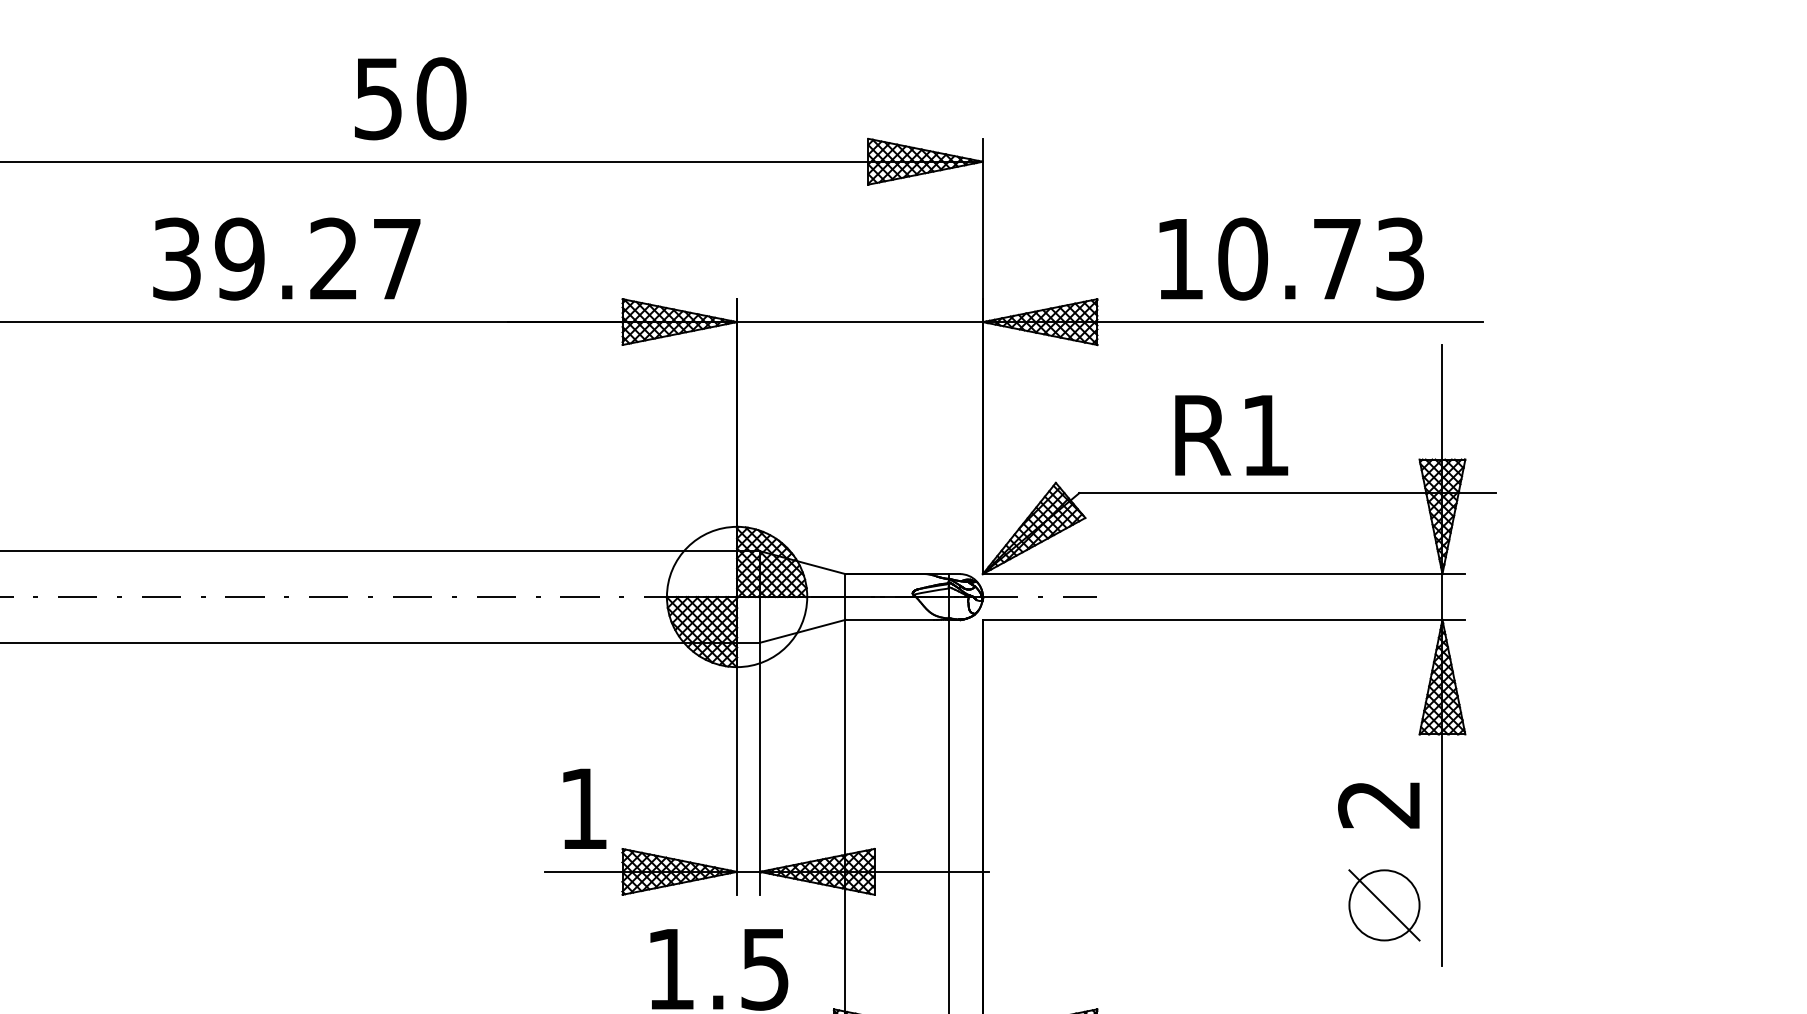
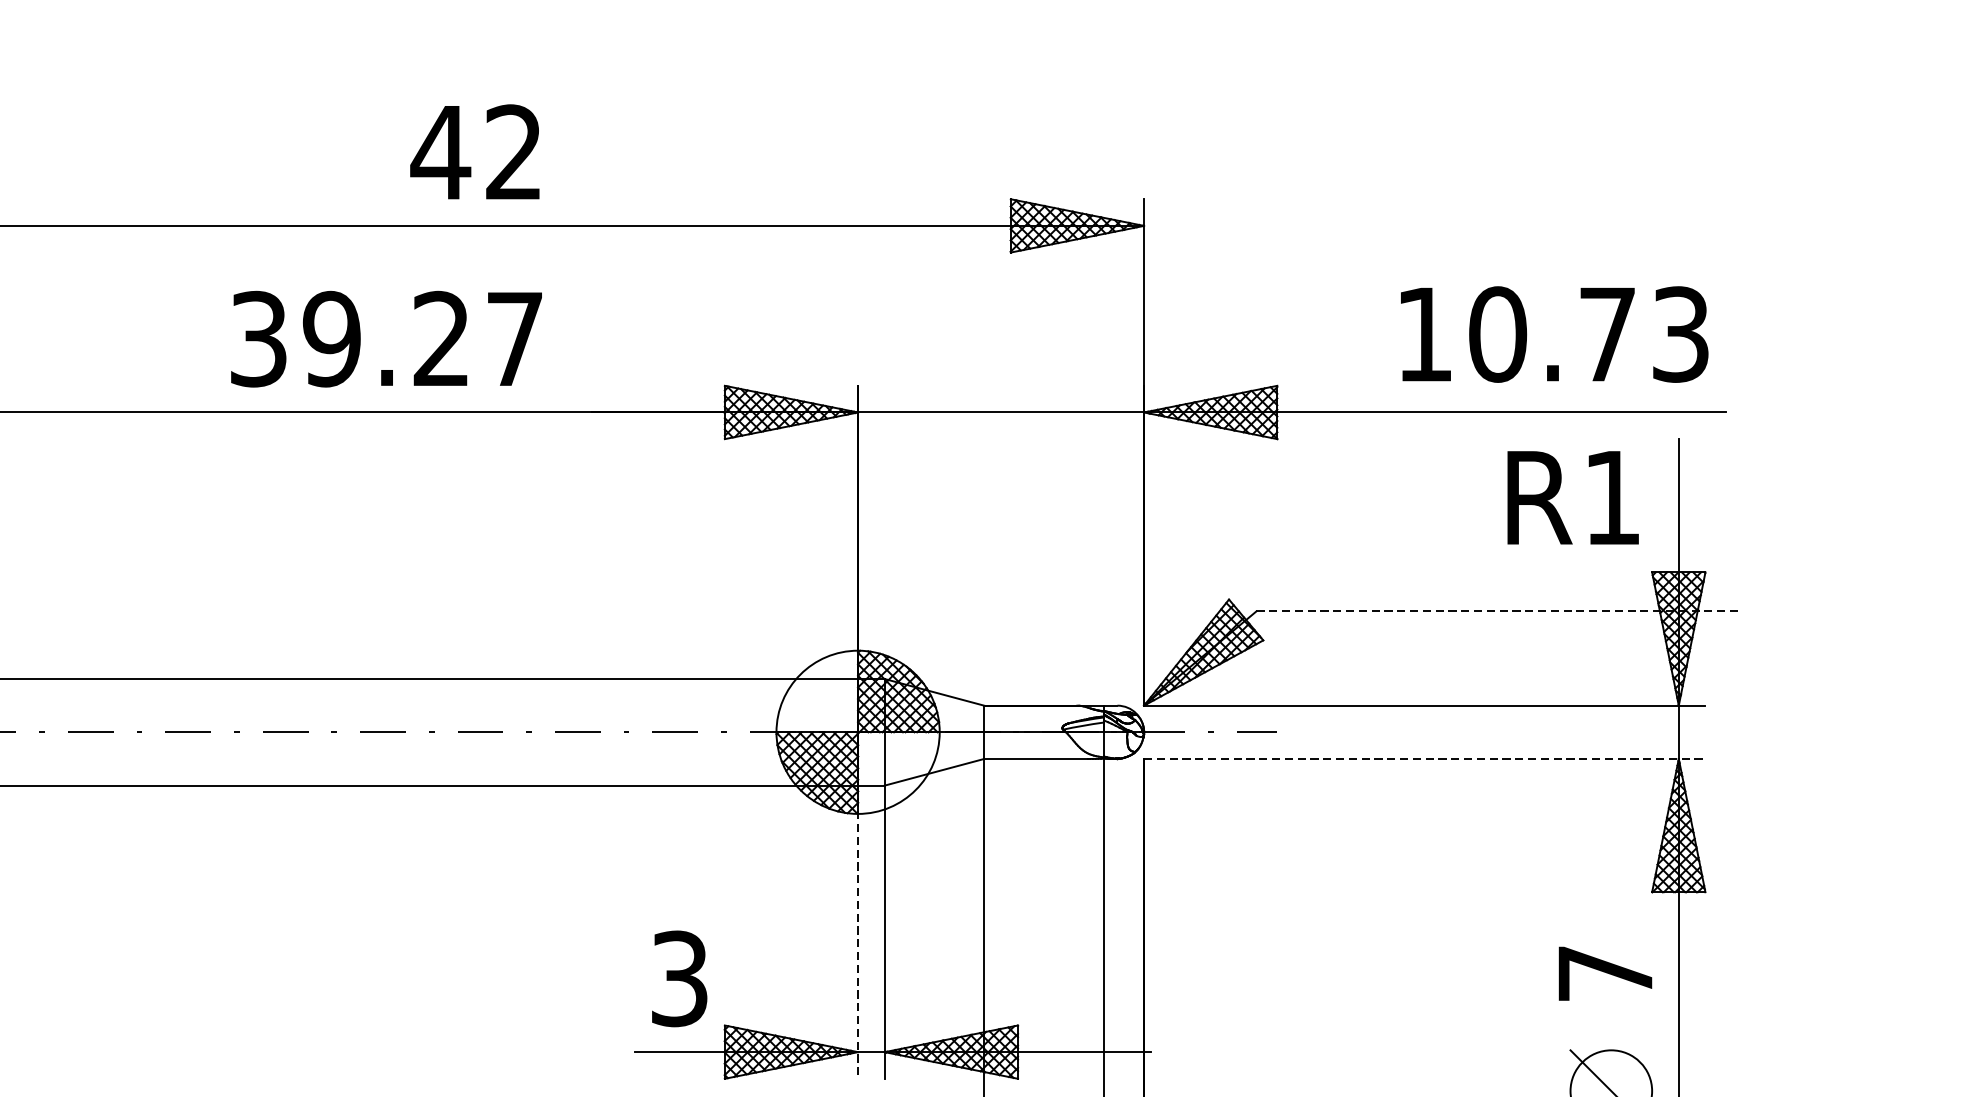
text: (409, 98) -> (476, 152), 50 -> 42
text: (286, 258) -> (386, 338), moved
text: (1291, 258) -> (1554, 333), moved
text: (1231, 435) -> (1572, 497), moved
line: (1288, 493) -> (1499, 611), solid -> dashed
line: (1224, 619) -> (1425, 758), solid -> dashed
line: (737, 768) -> (858, 931), solid -> dashed
text: (1378, 804) -> (1604, 973), 2 -> 7
text: (583, 808) -> (679, 978), 1 -> 3

